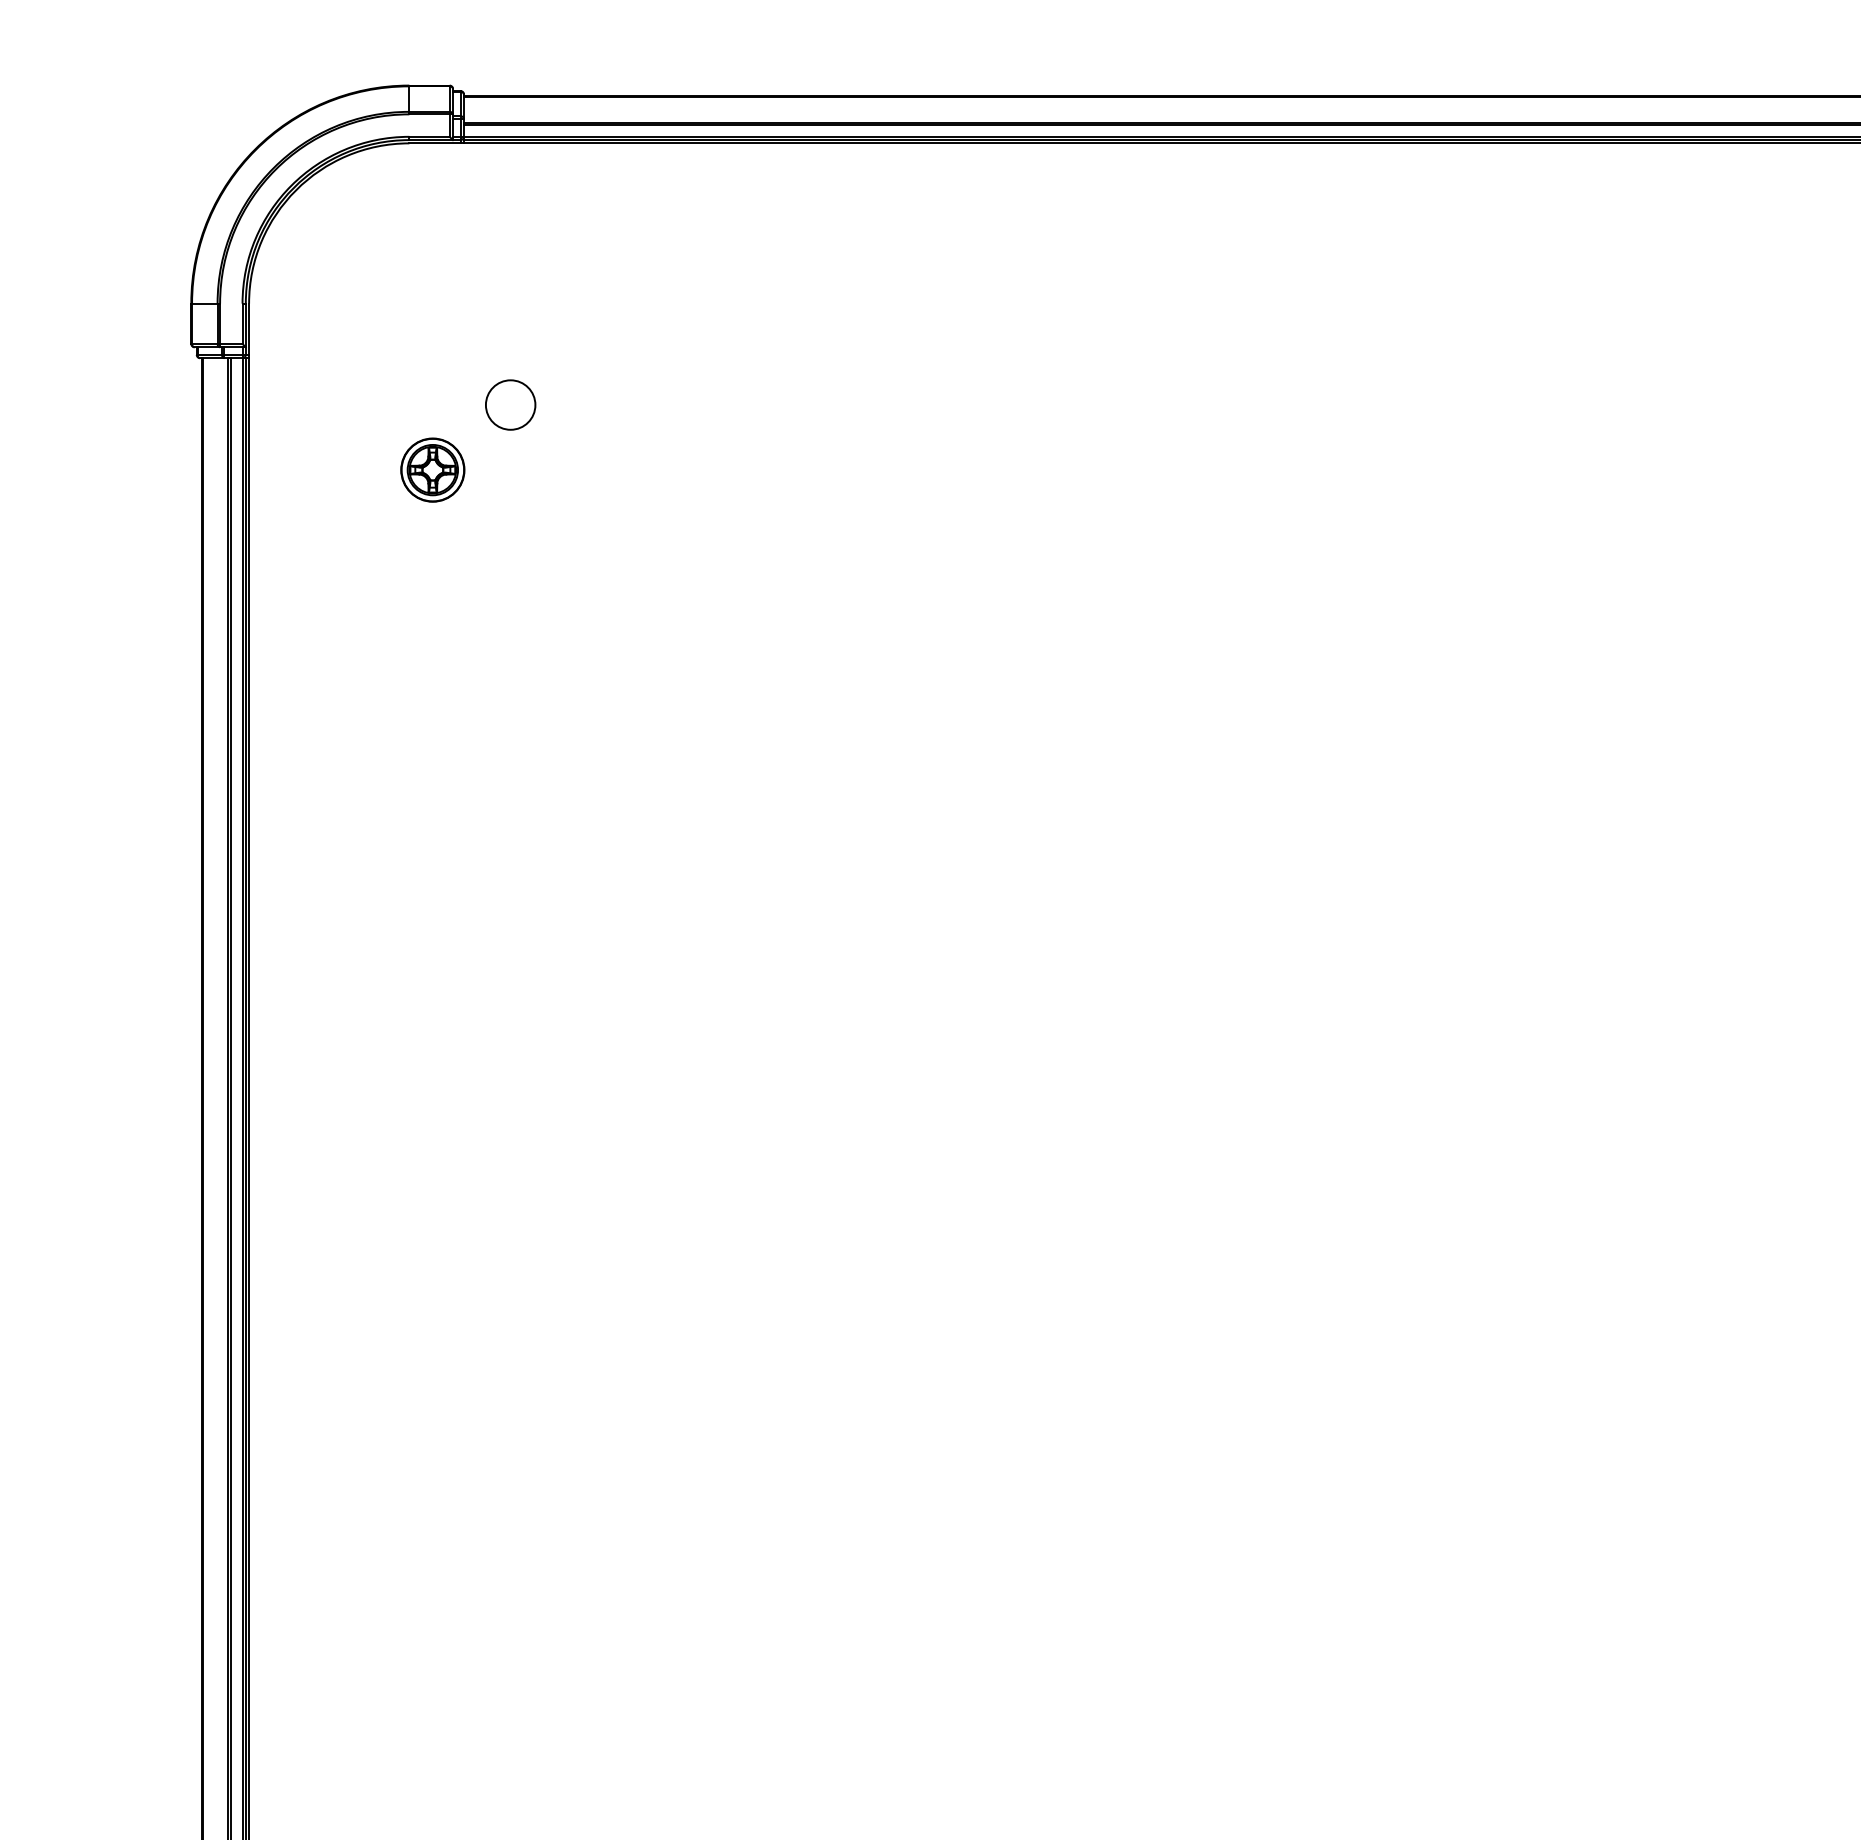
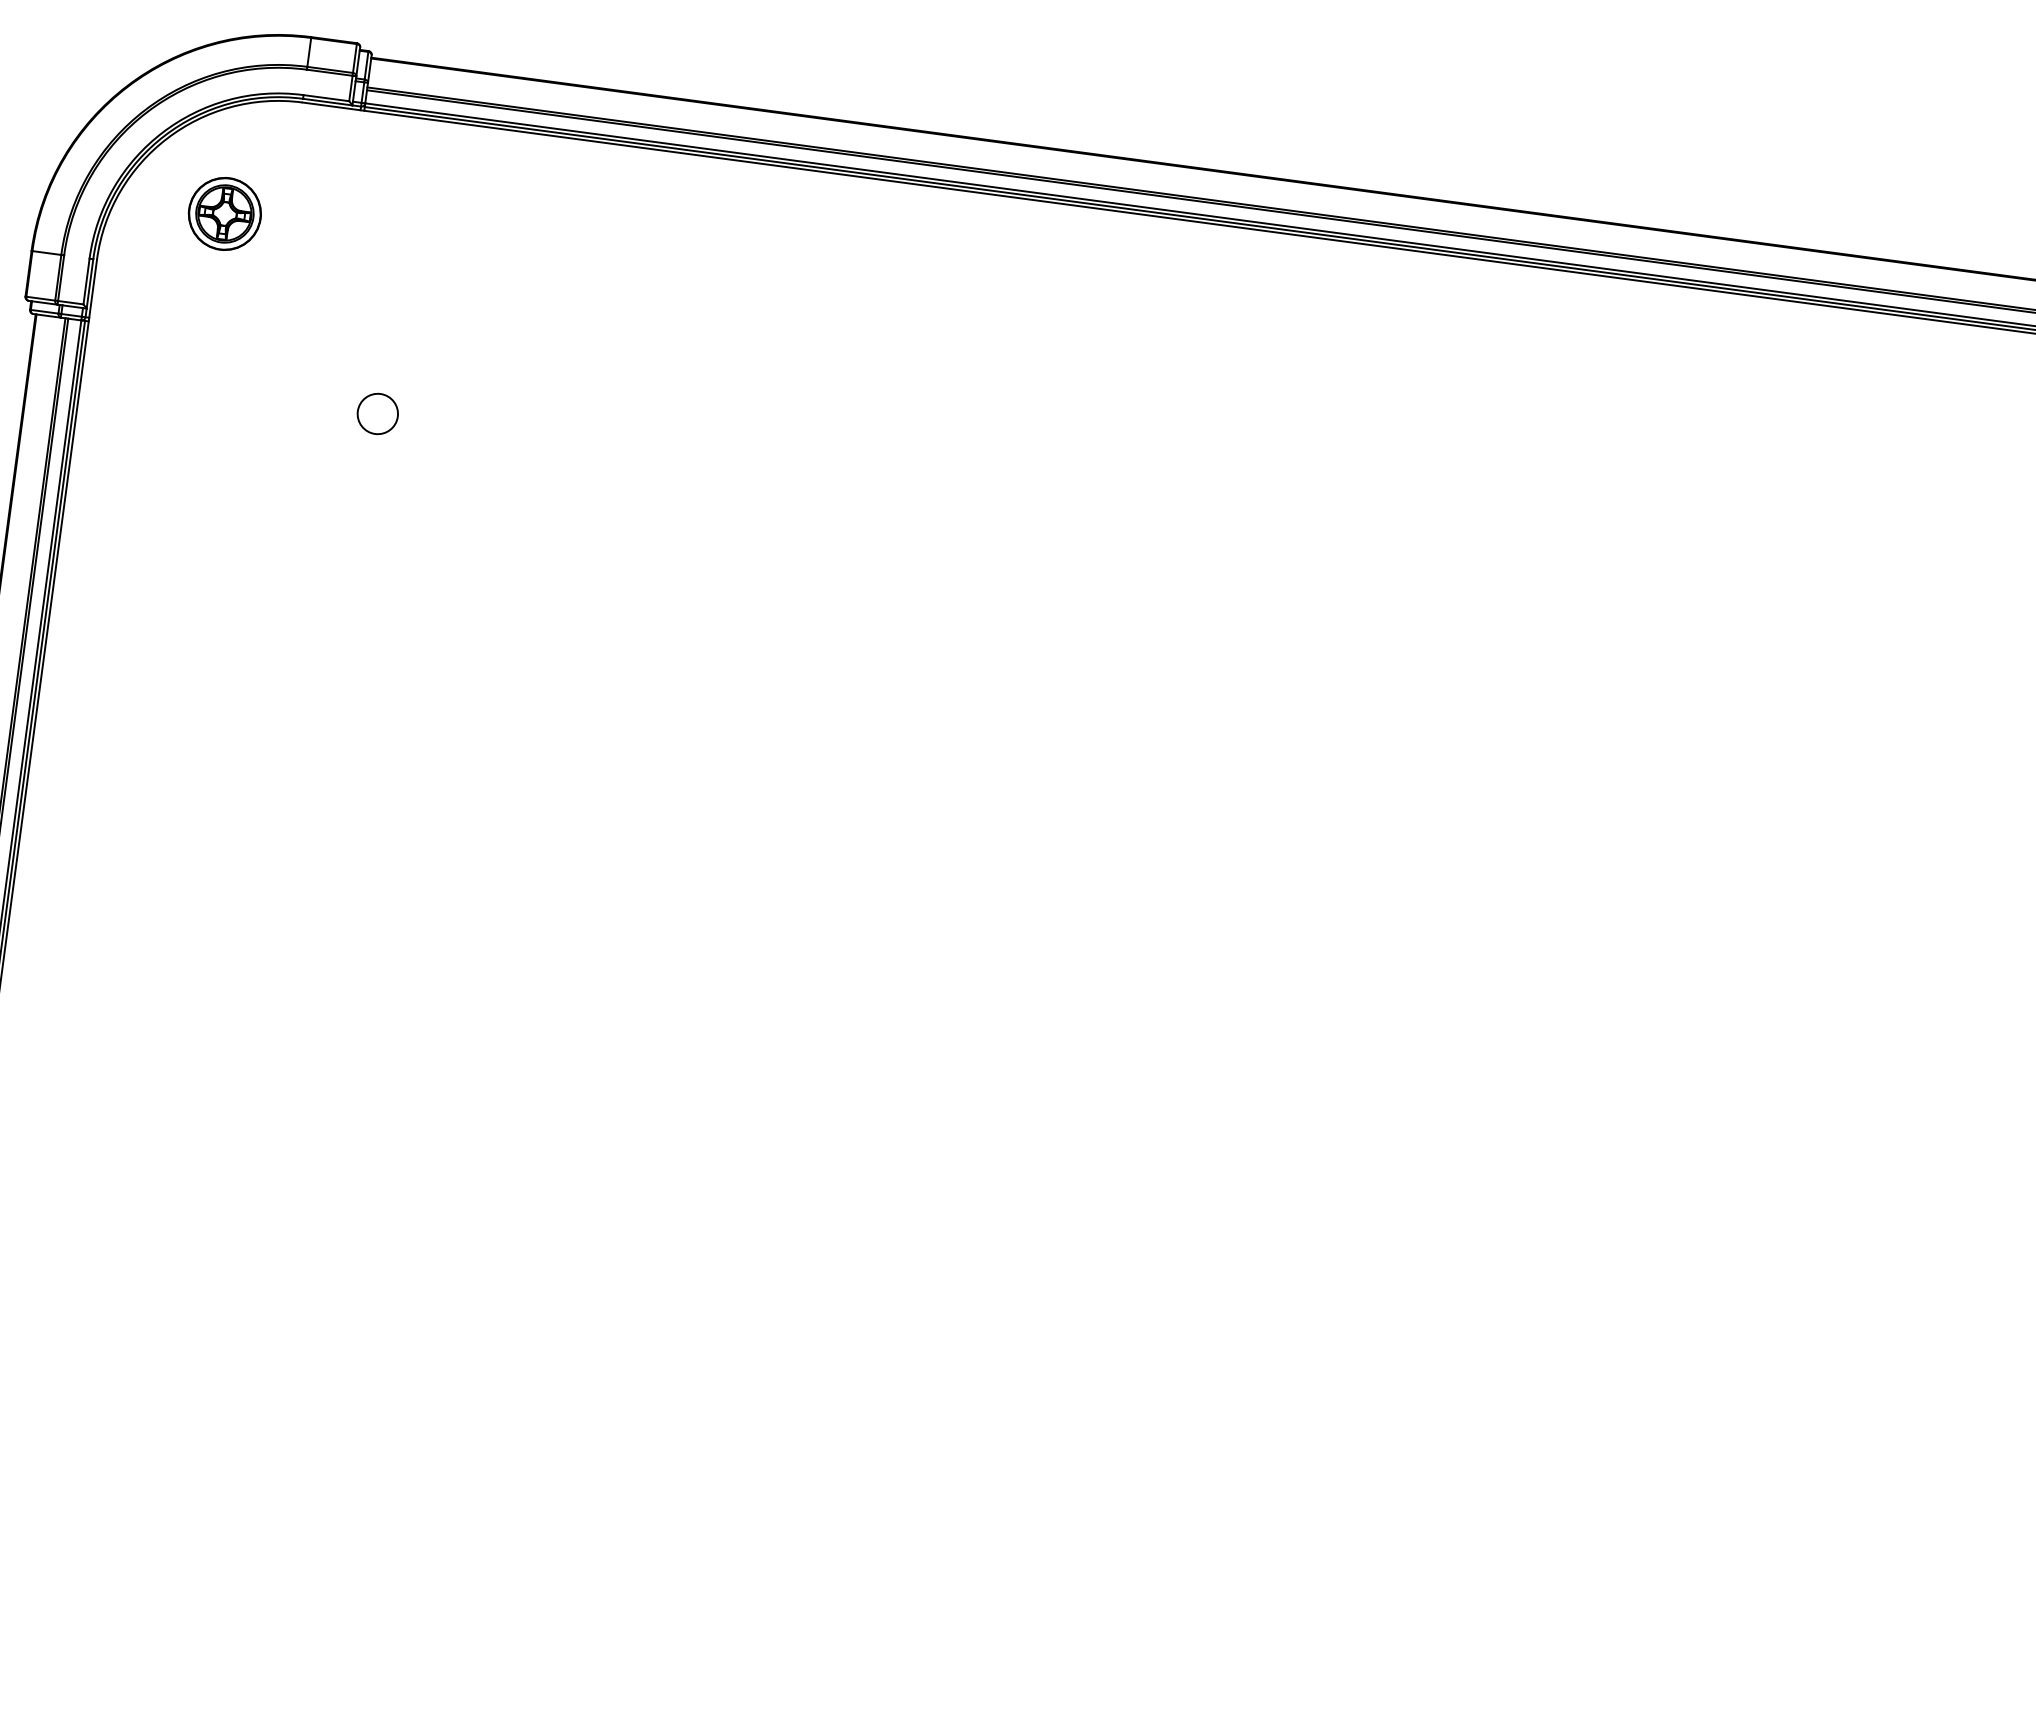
circle: (510, 404) -> (377, 413), size x0.71
part: (432, 469) -> (224, 213), moved

